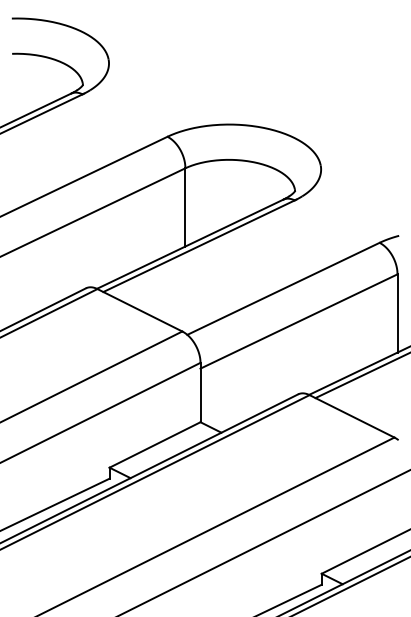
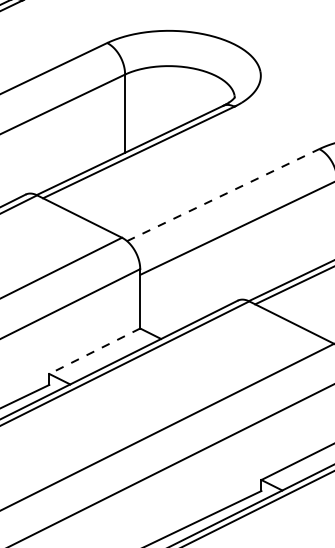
line: (283, 288) -> (223, 194), solid -> dashed
line: (155, 444) -> (95, 350), solid -> dashed

